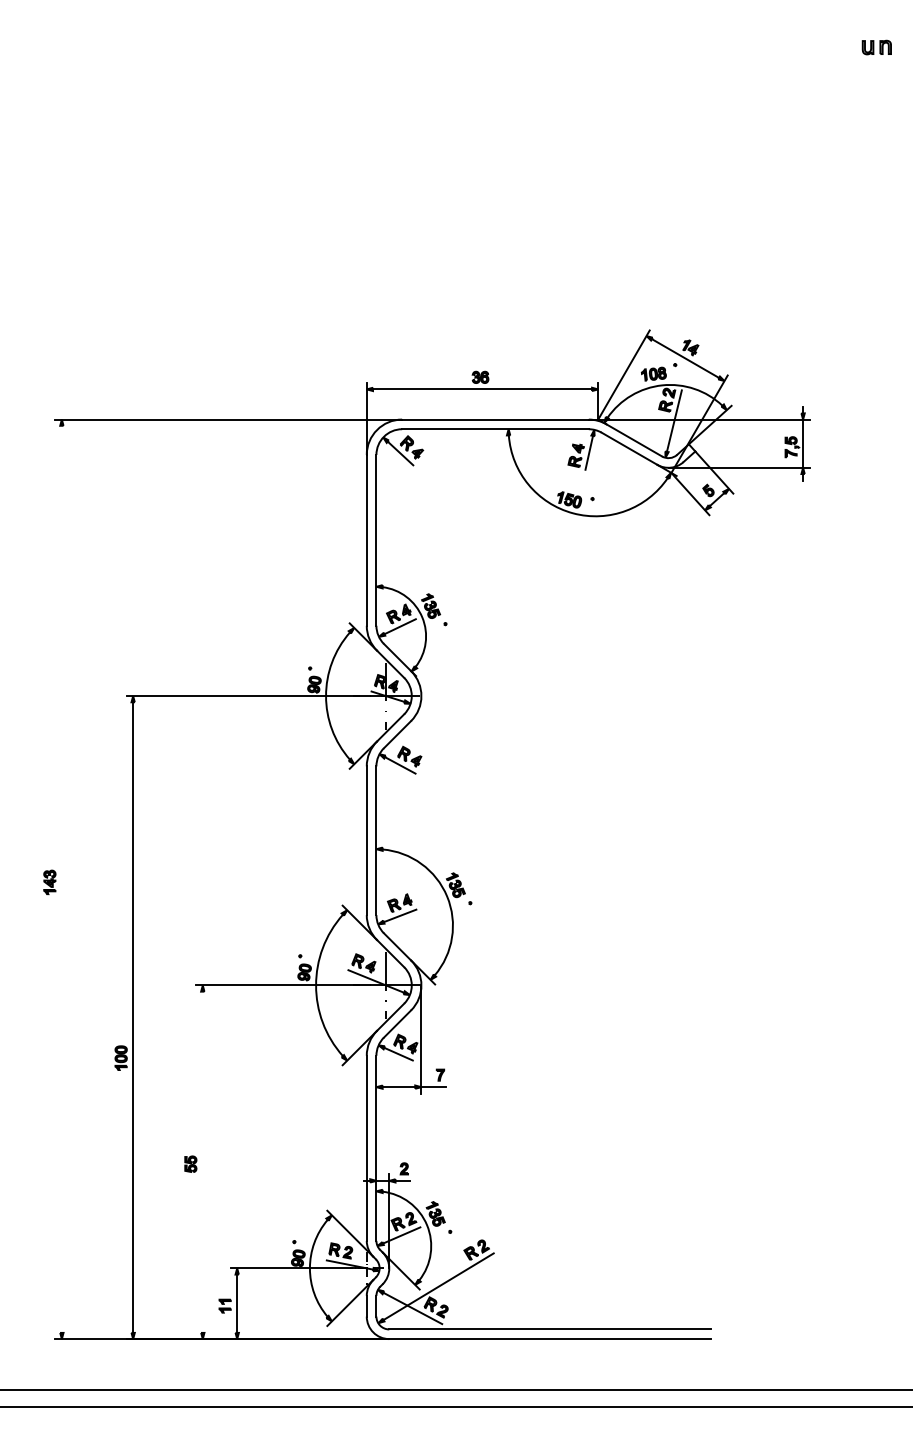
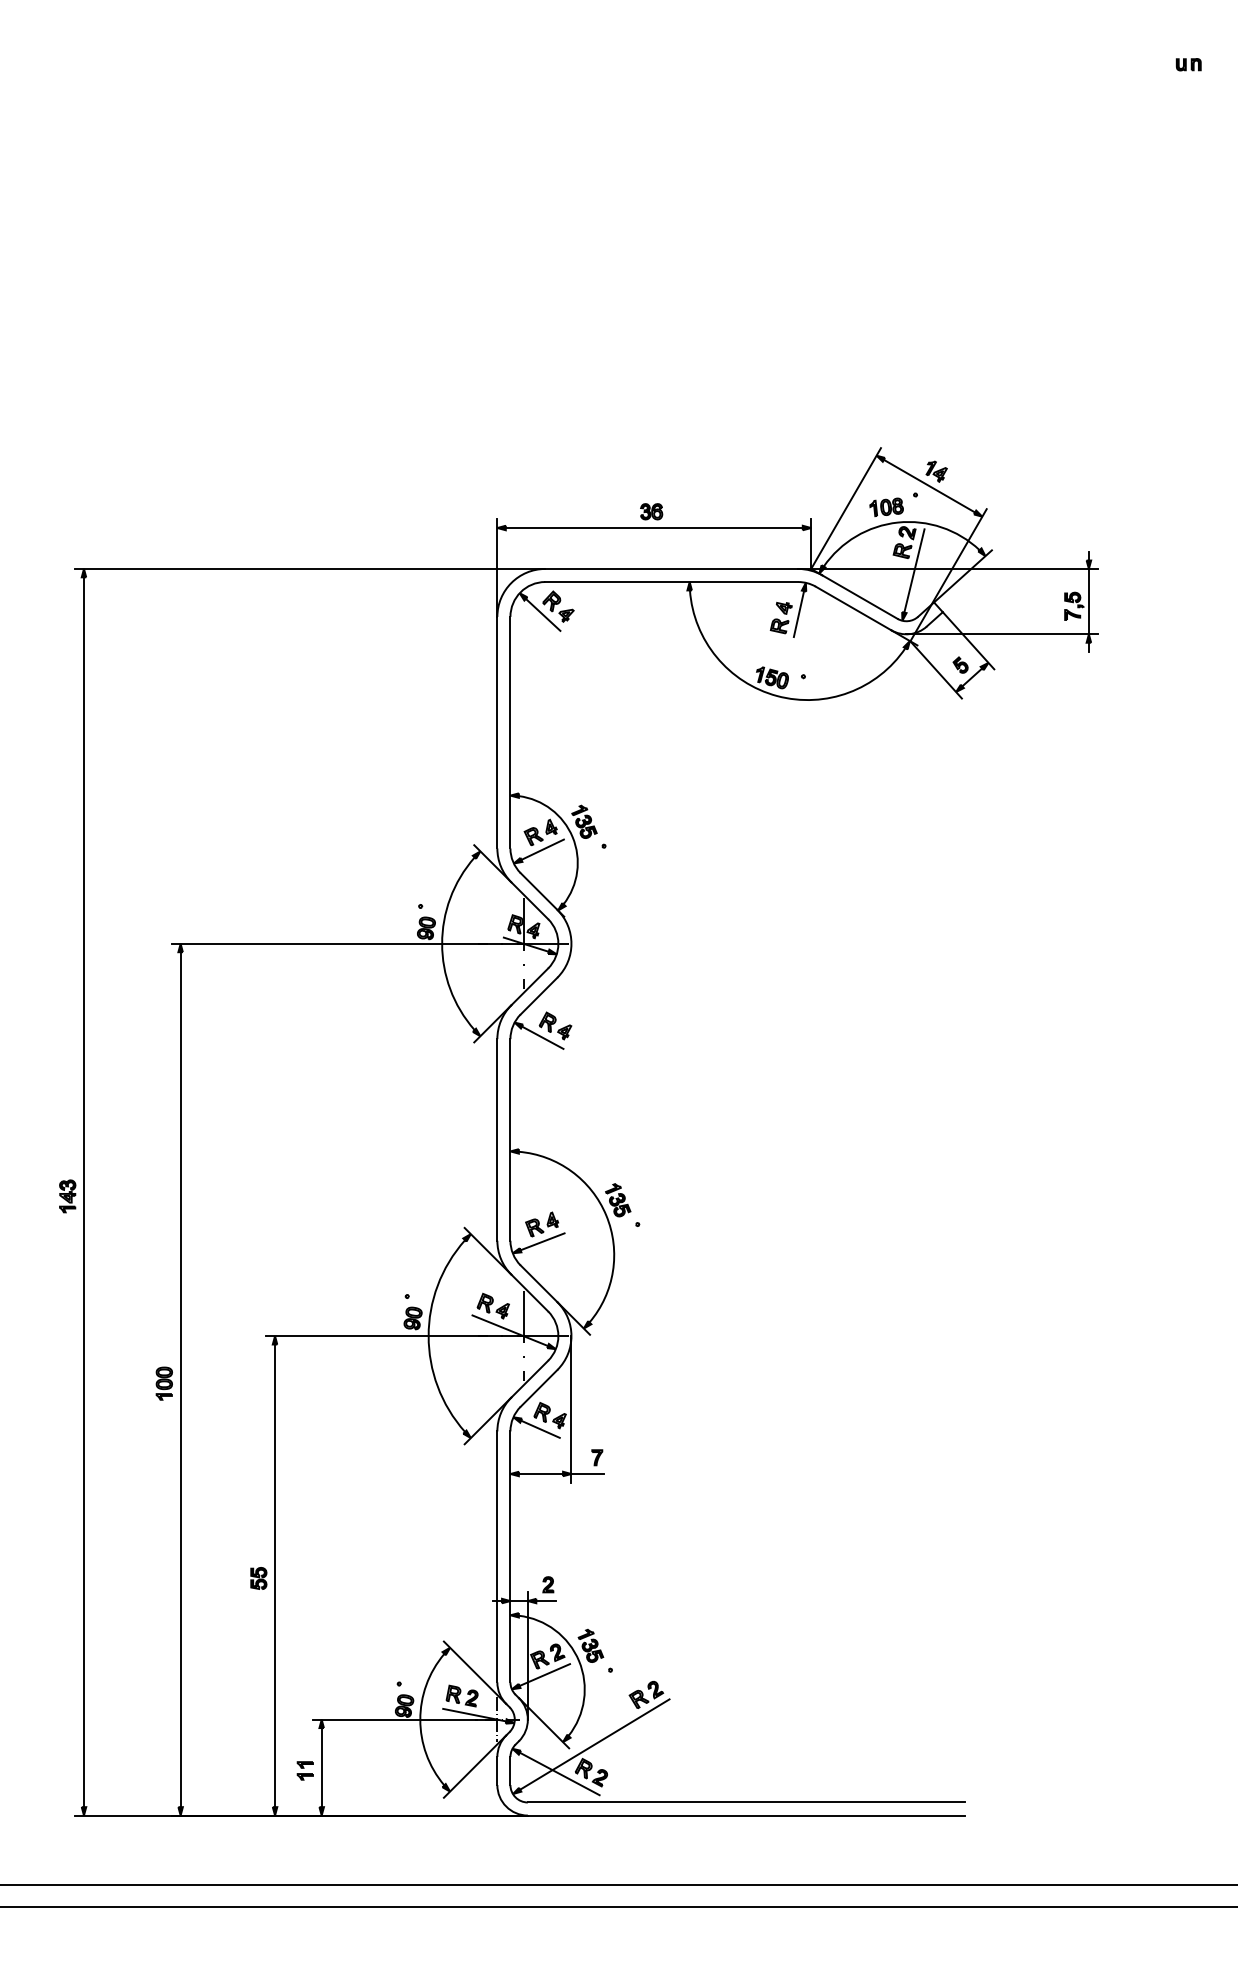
part: (876, 47) -> (1188, 64), size x0.62
line: (61, 879) -> (83, 1192), added
part: (120, 1058) -> (163, 1383), moved
line: (203, 1162) -> (275, 1575), added

